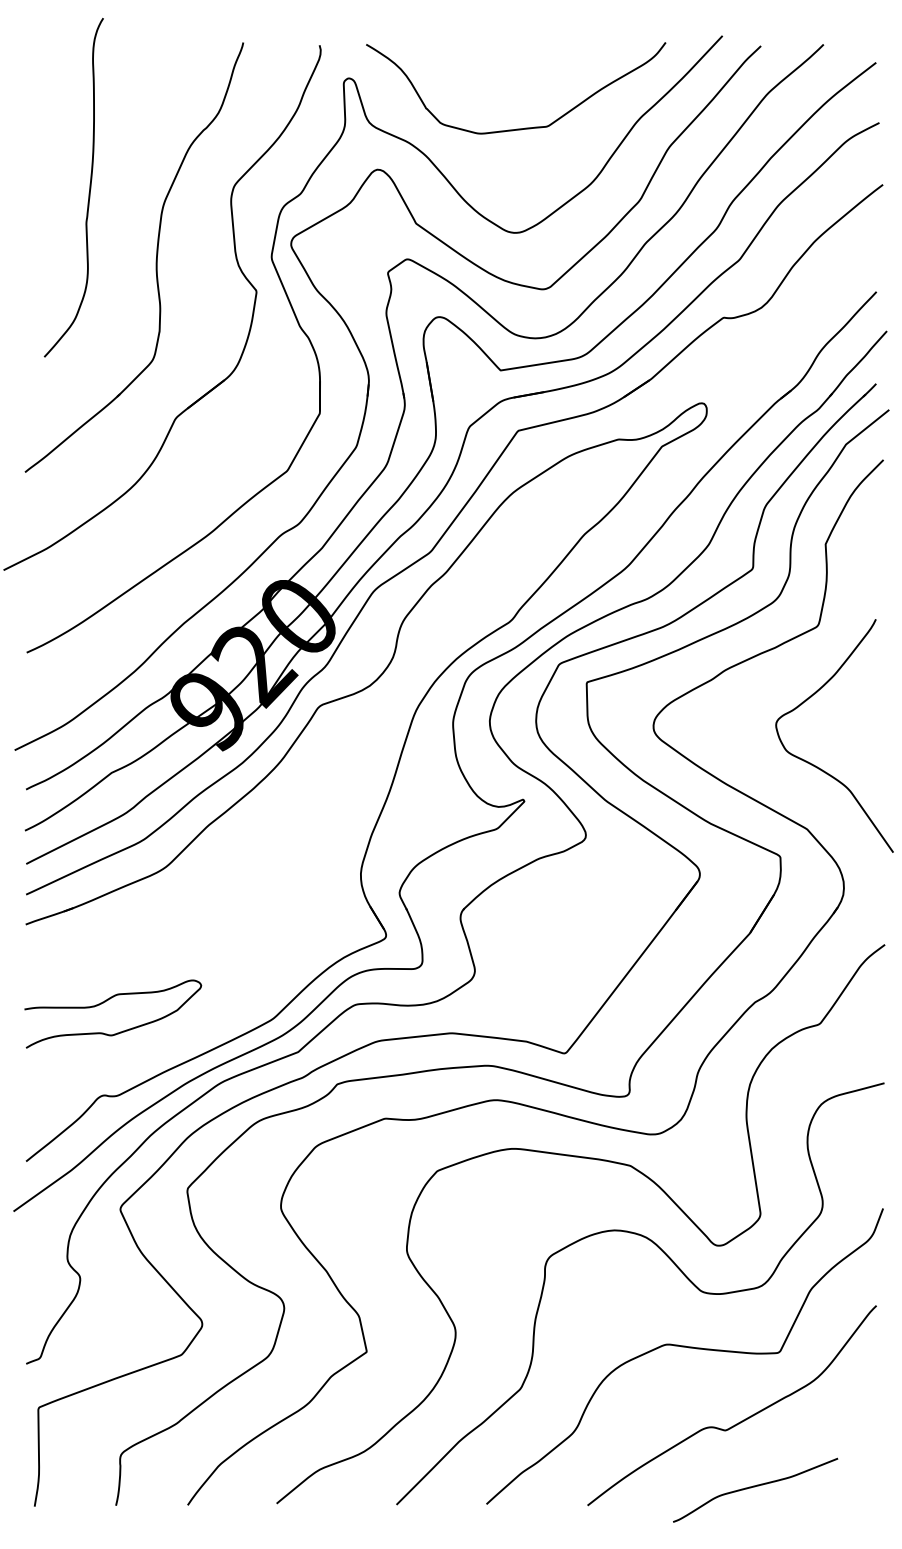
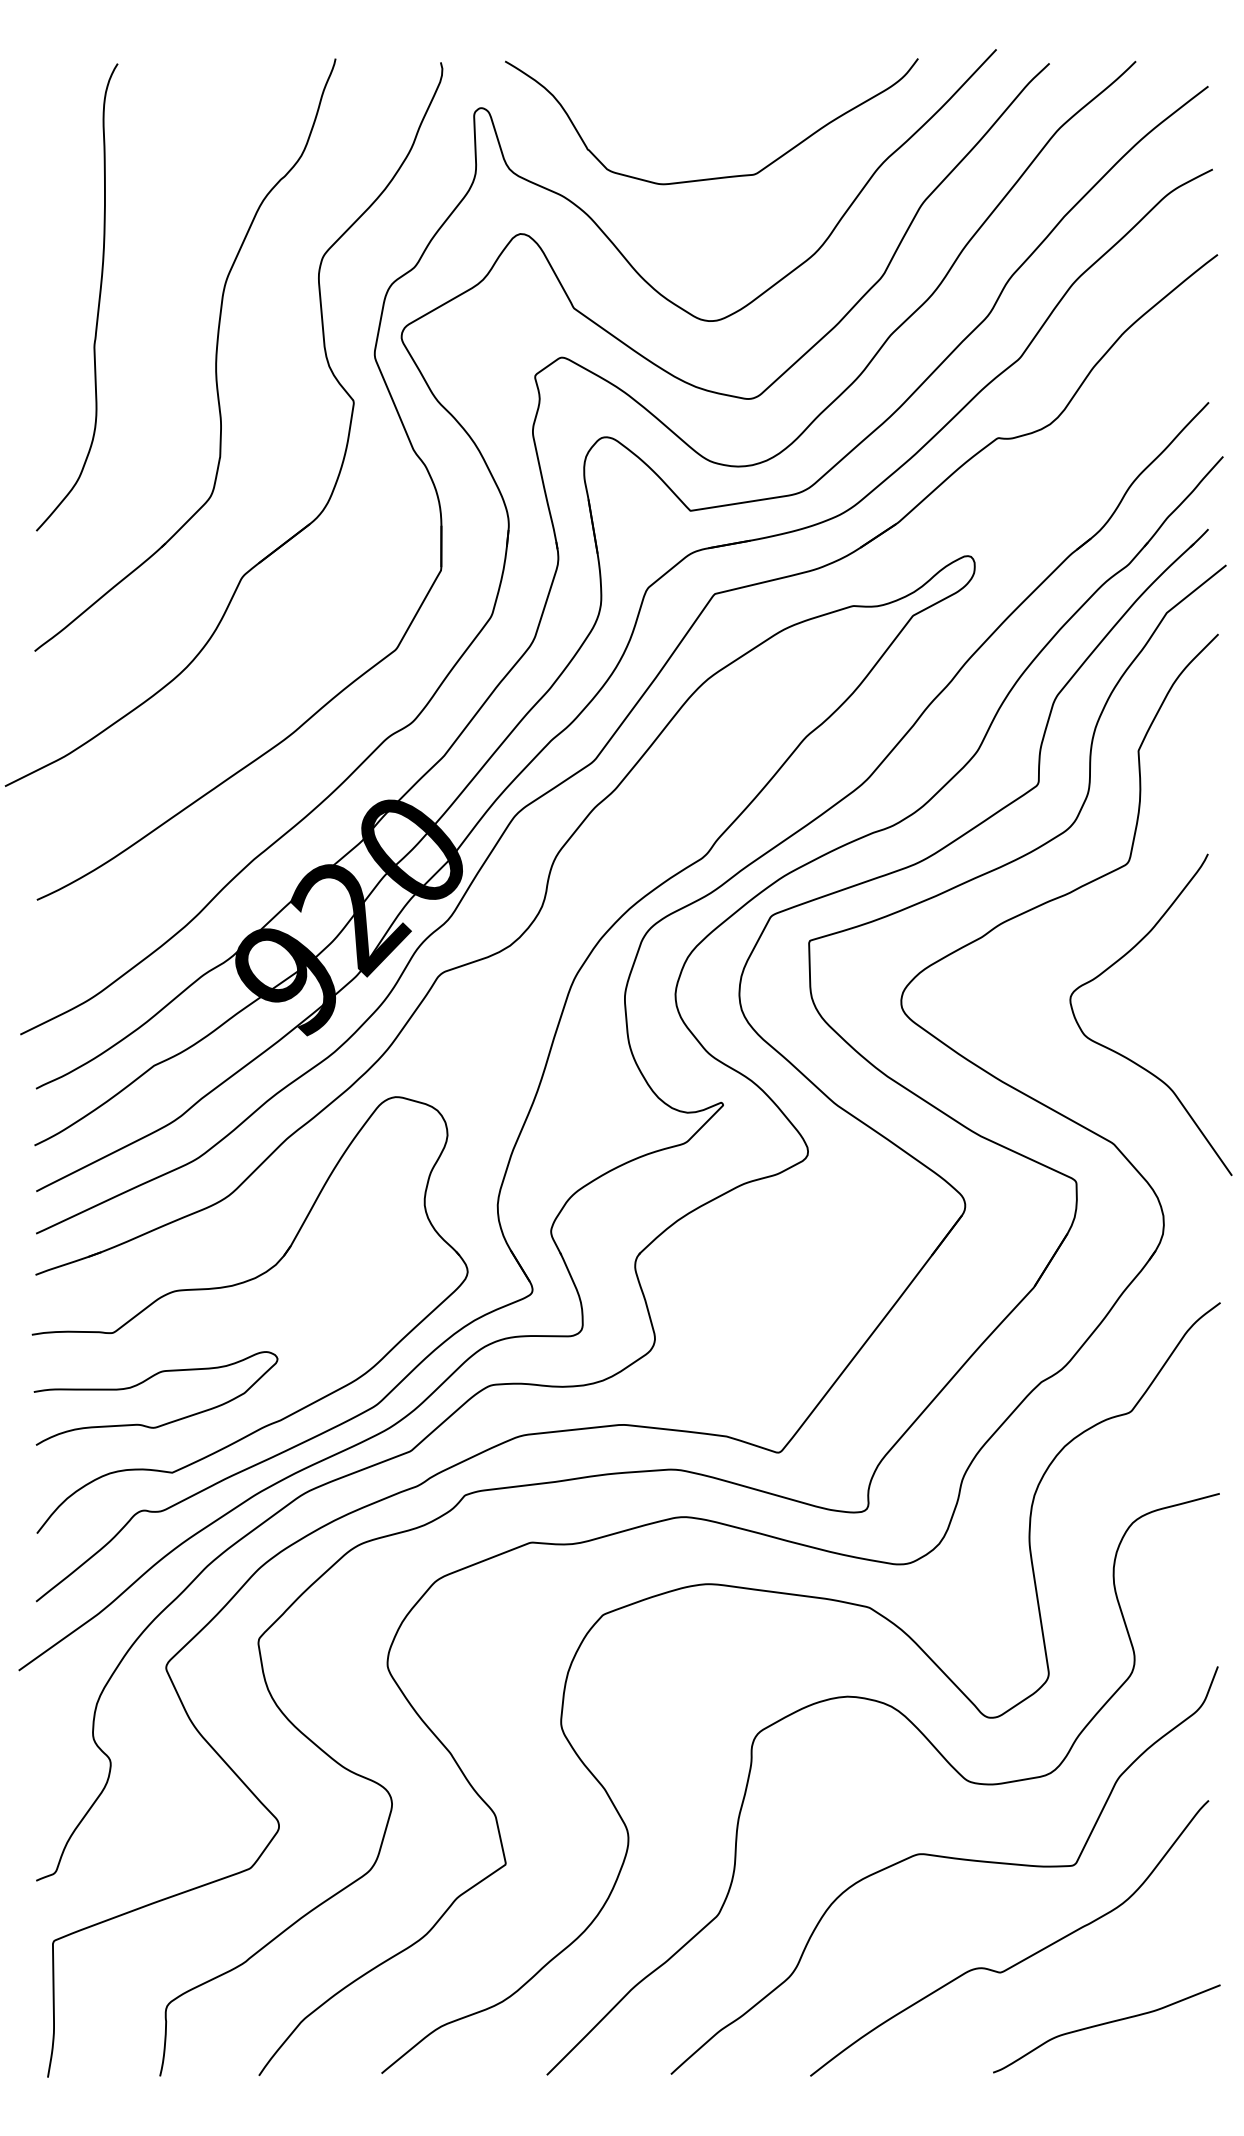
curve: (89, 187) -> (98, 297), moved
part: (175, 931) -> (242, 1284), added
curve: (755, 1487) -> (1106, 2025), moved

